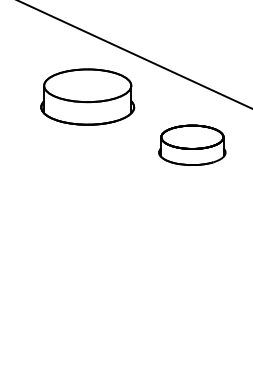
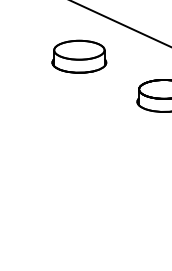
part: (87, 96) -> (79, 56), size x0.71

